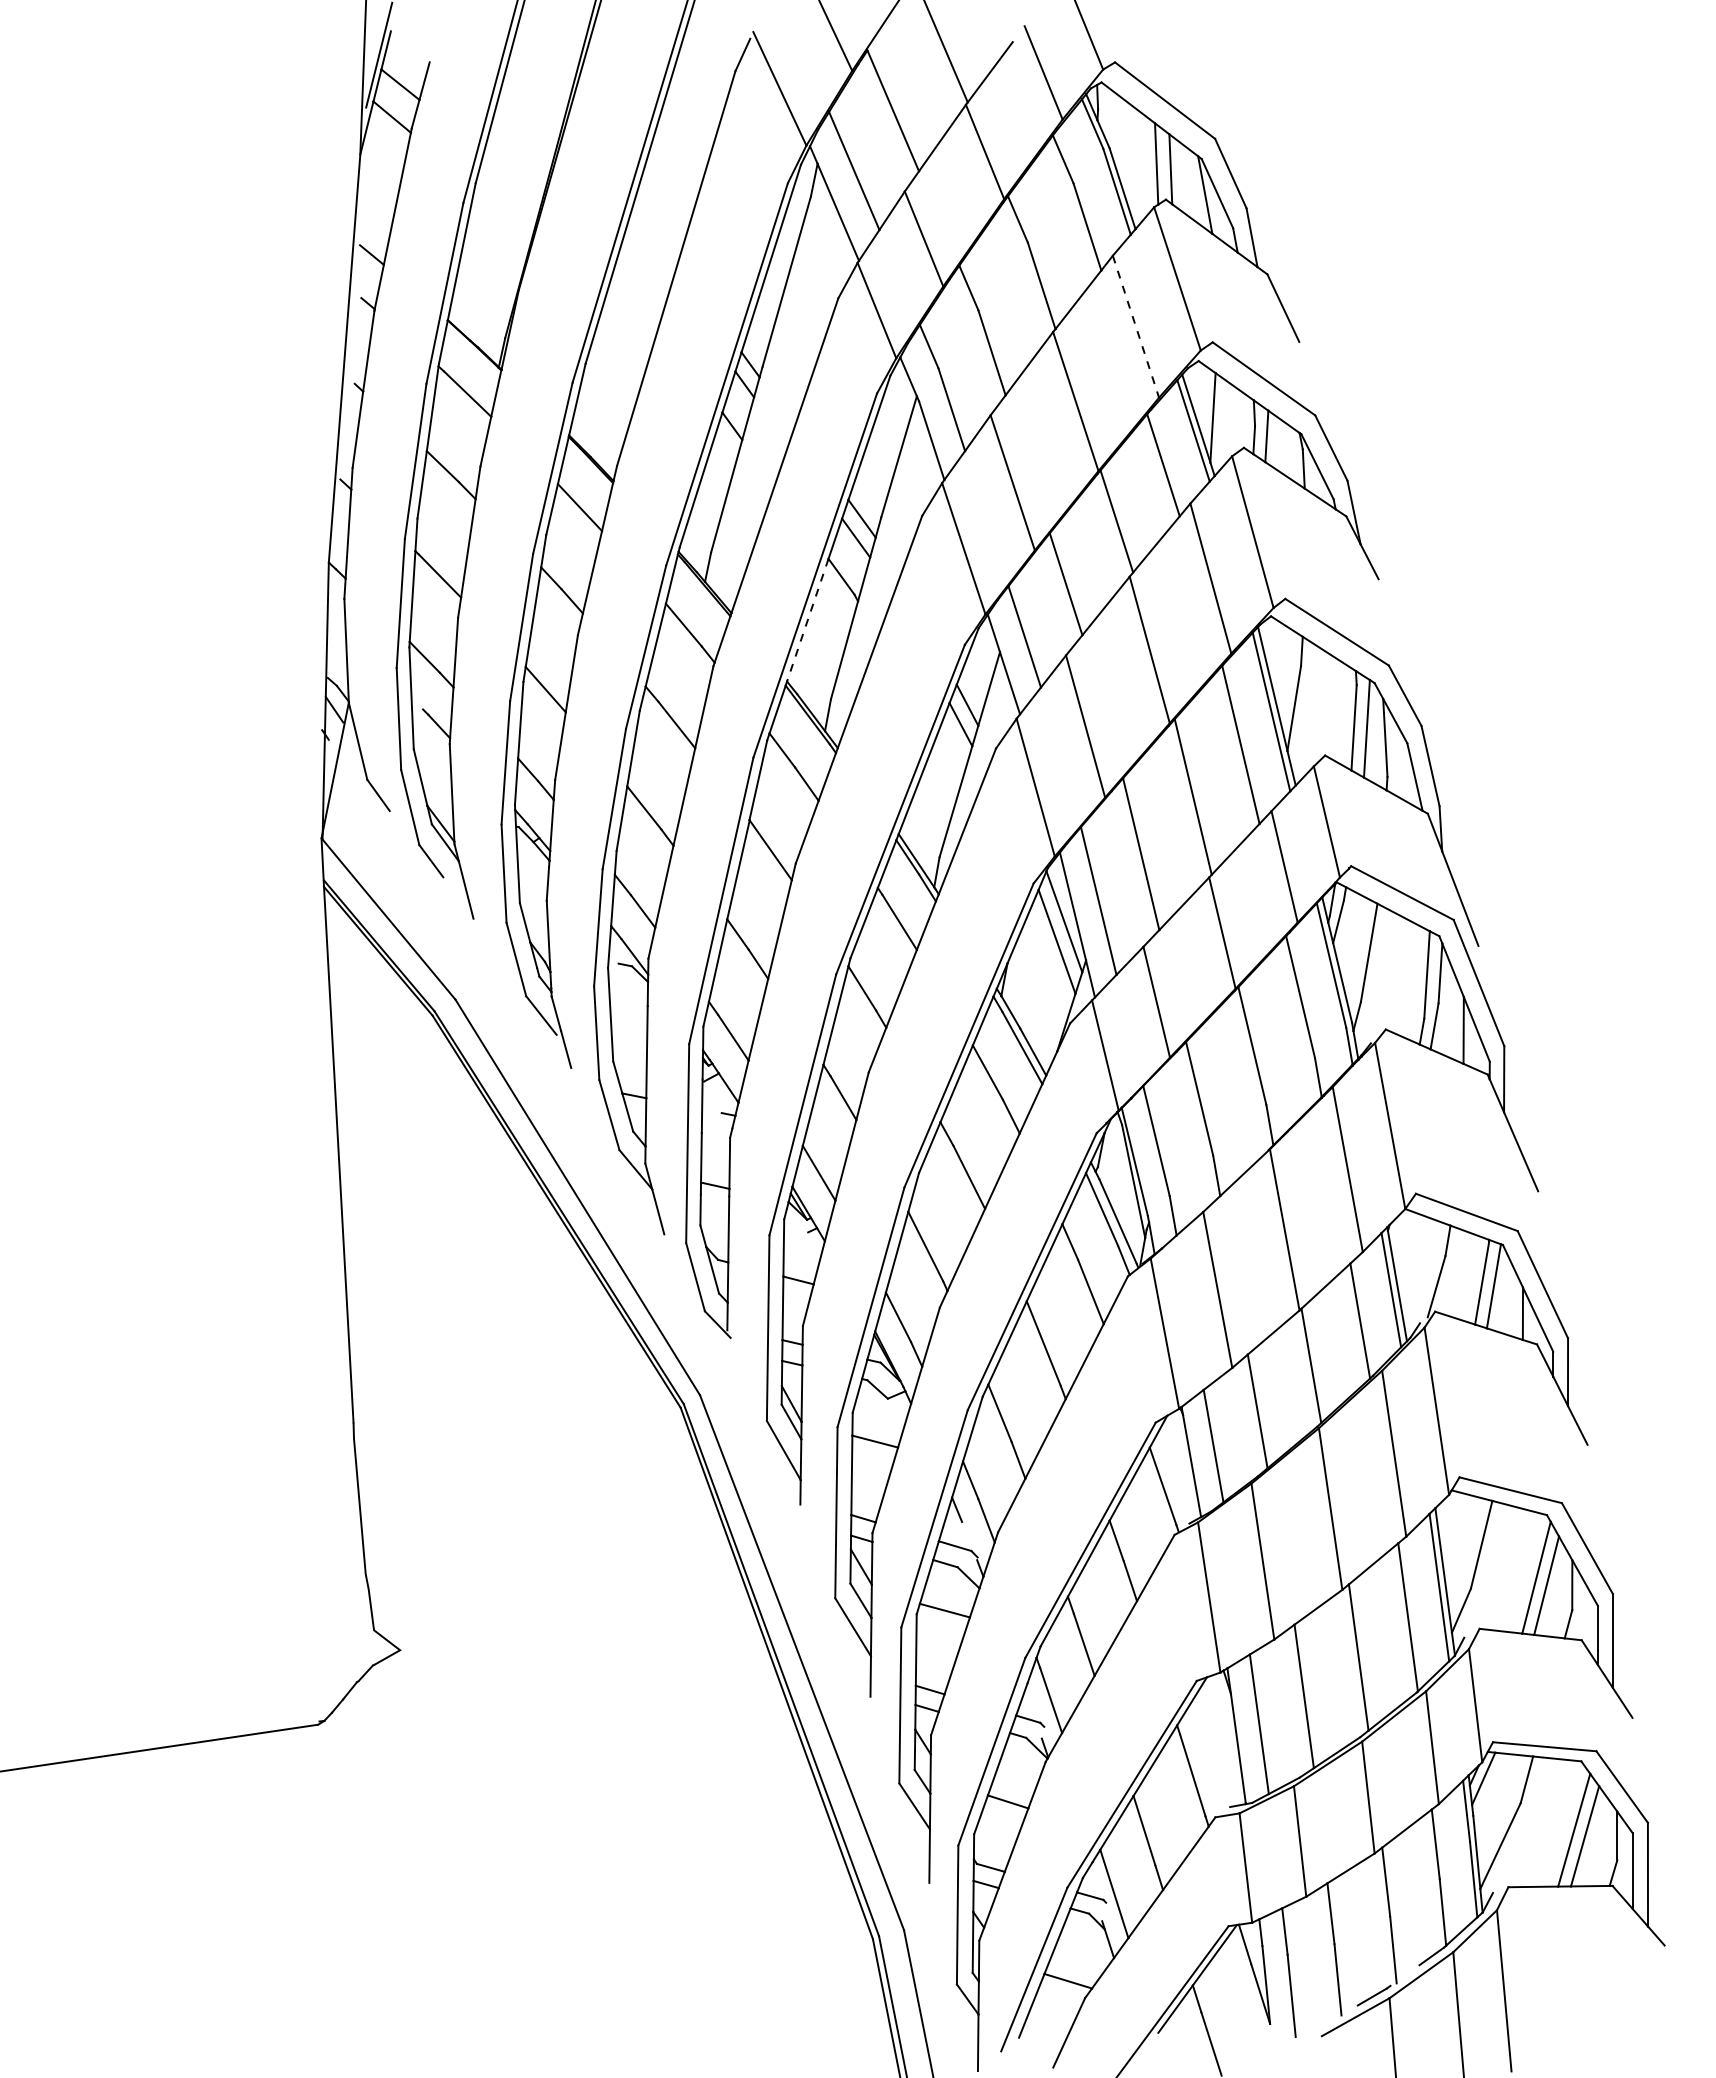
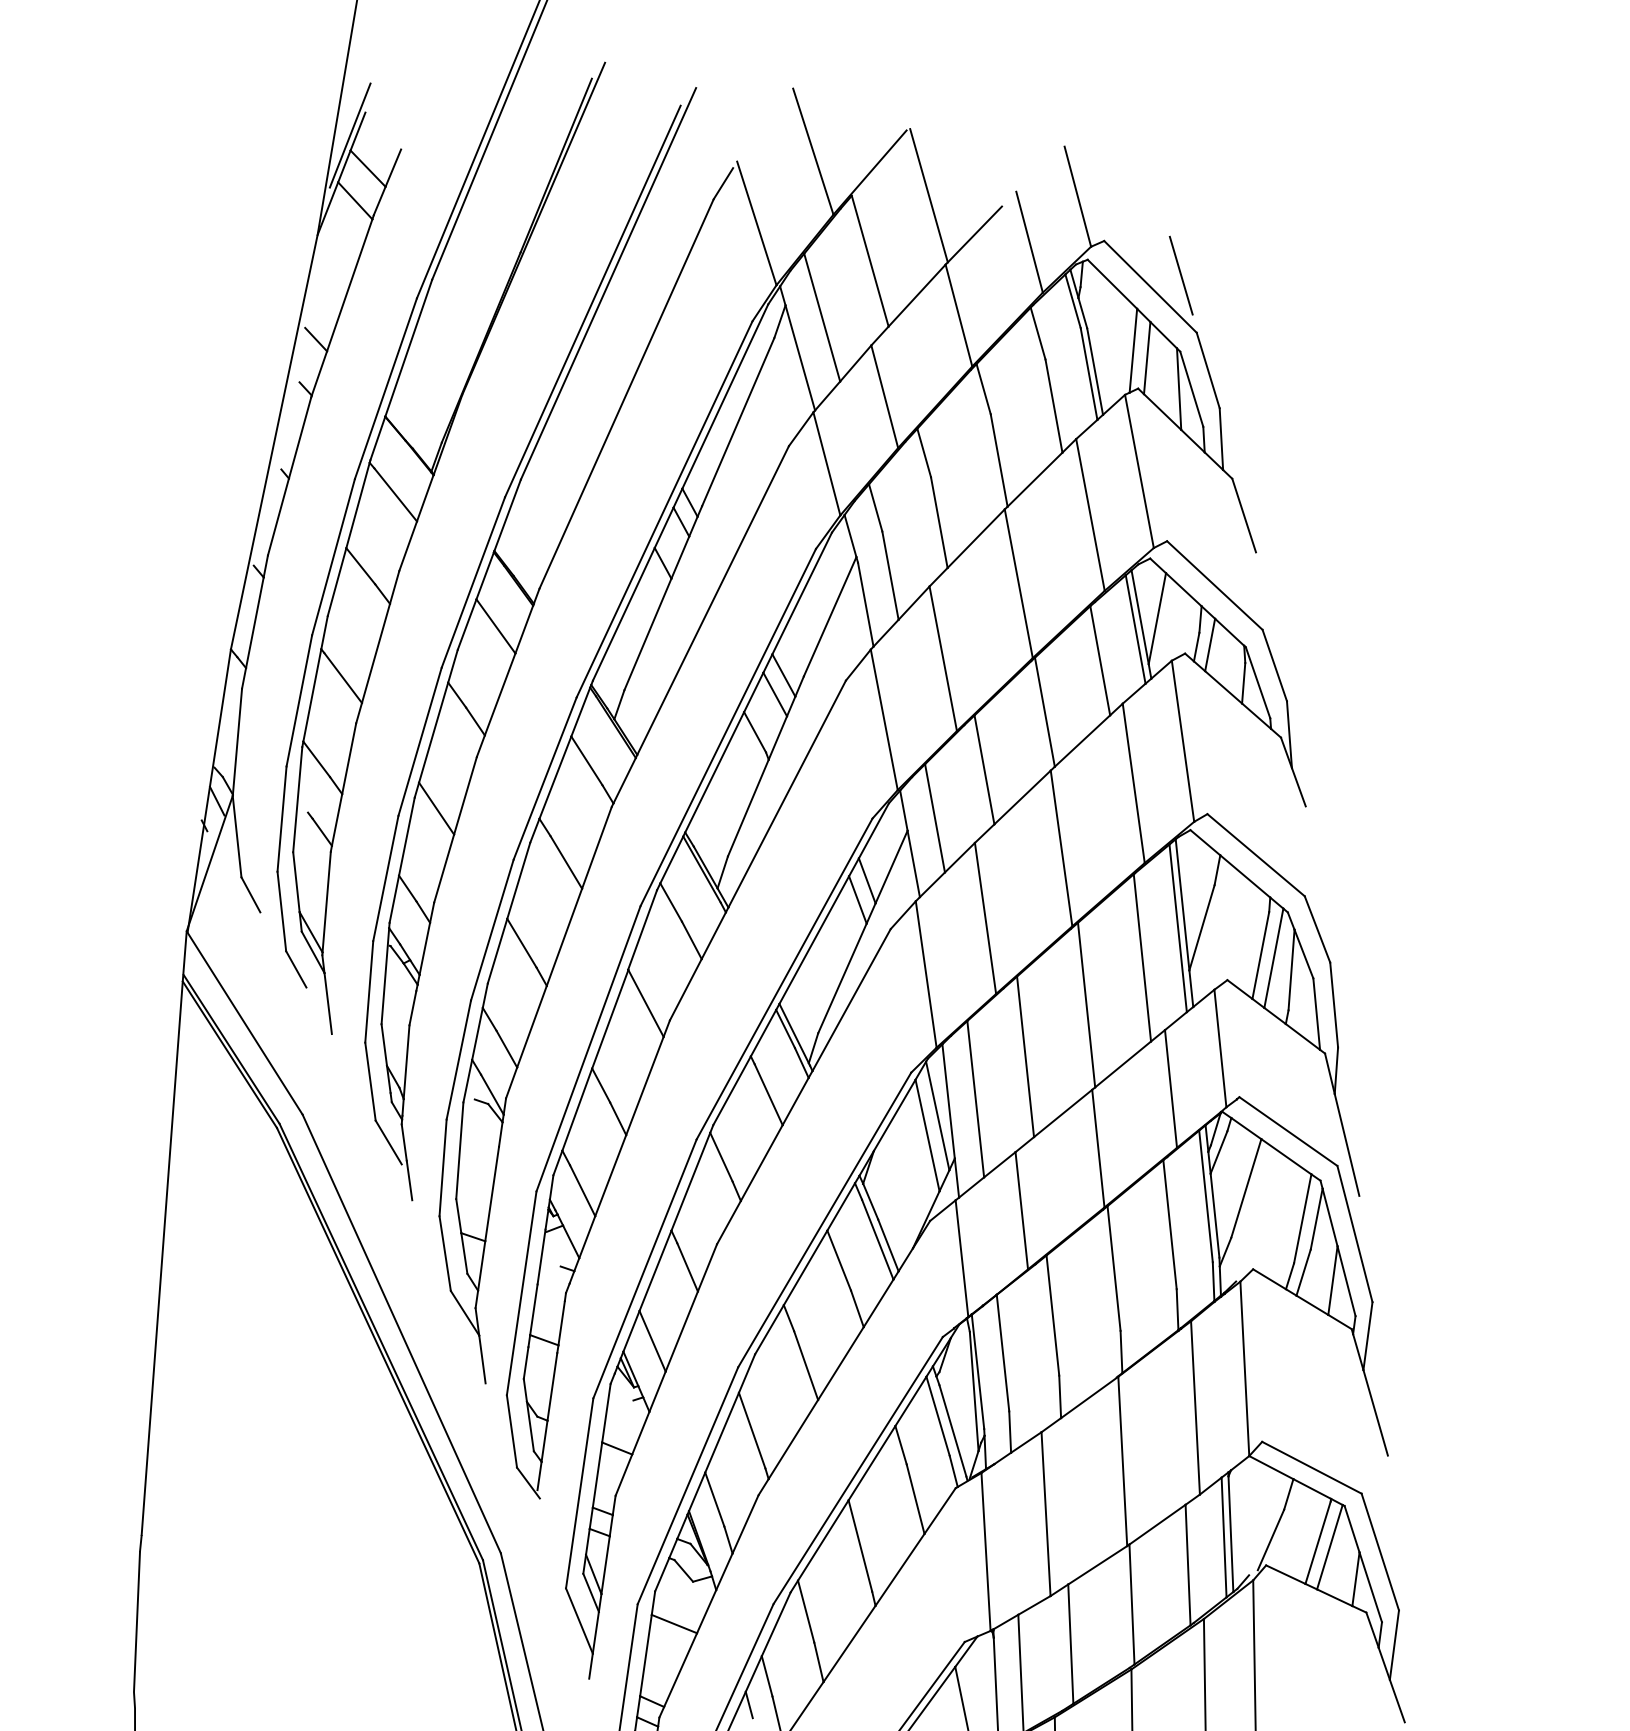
line: (1192, 85) -> (1180, 275), added
line: (1135, 326) -> (1090, 514), dashed -> solid
line: (807, 620) -> (714, 772), dashed -> solid

